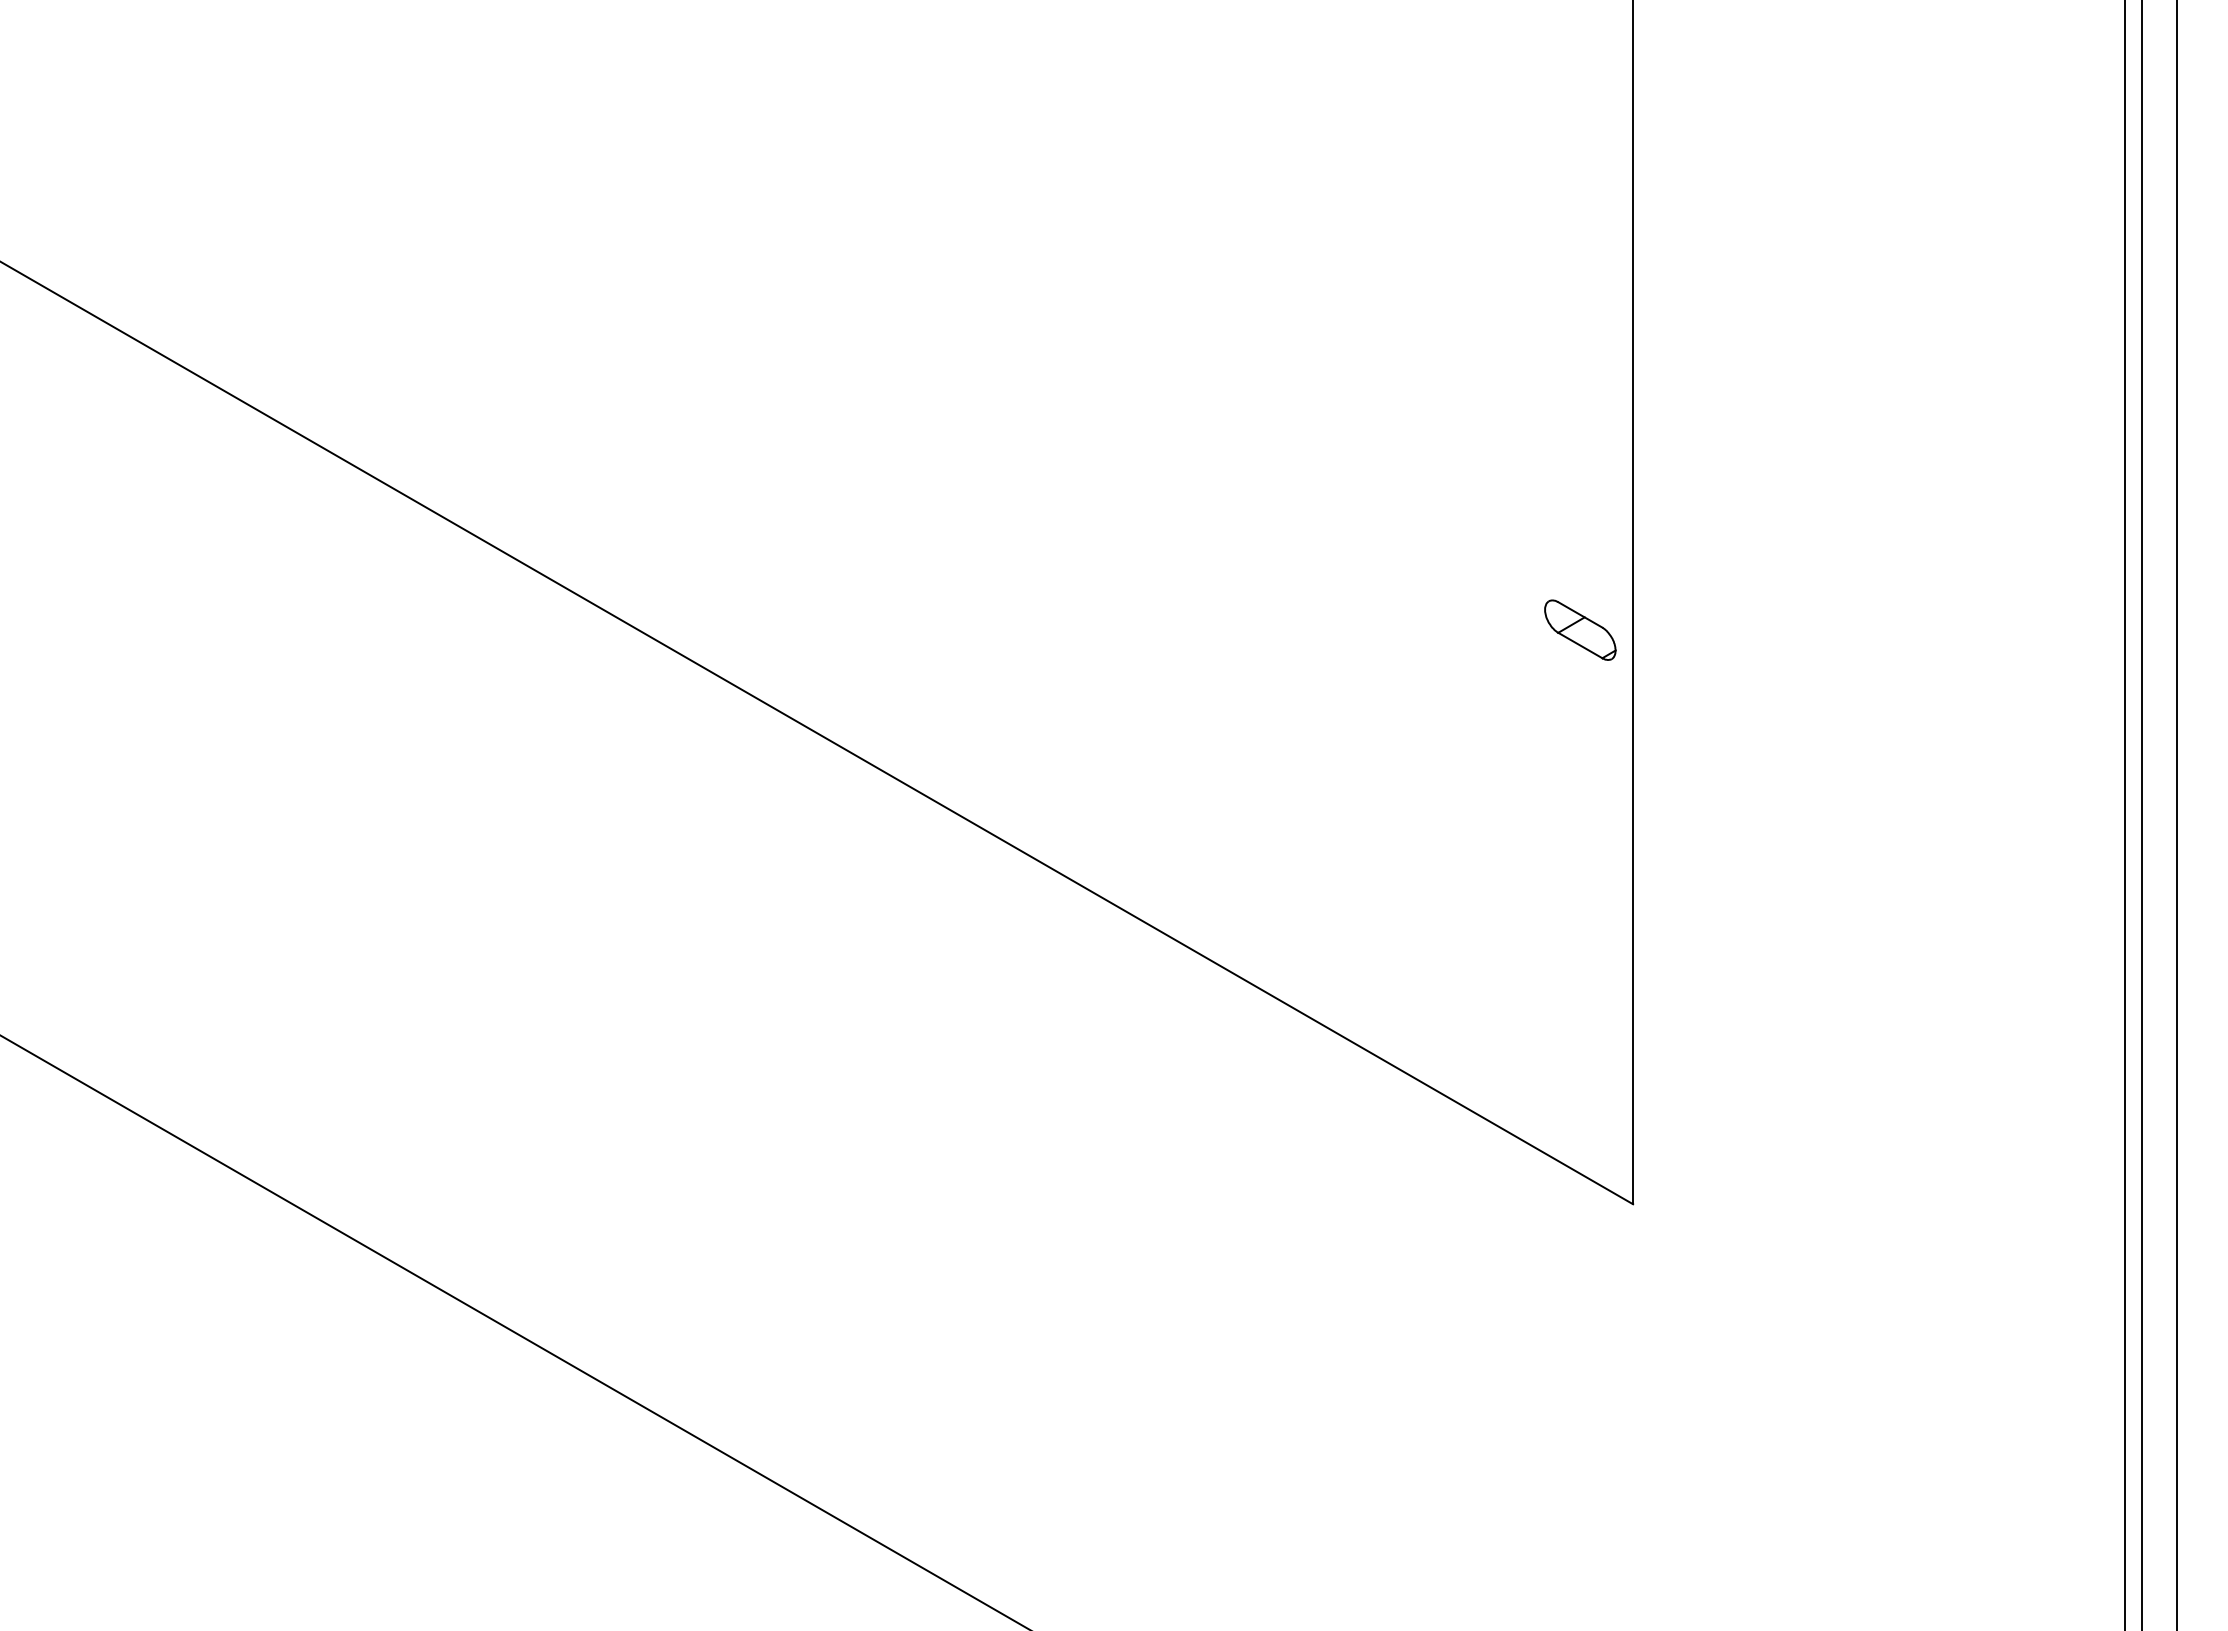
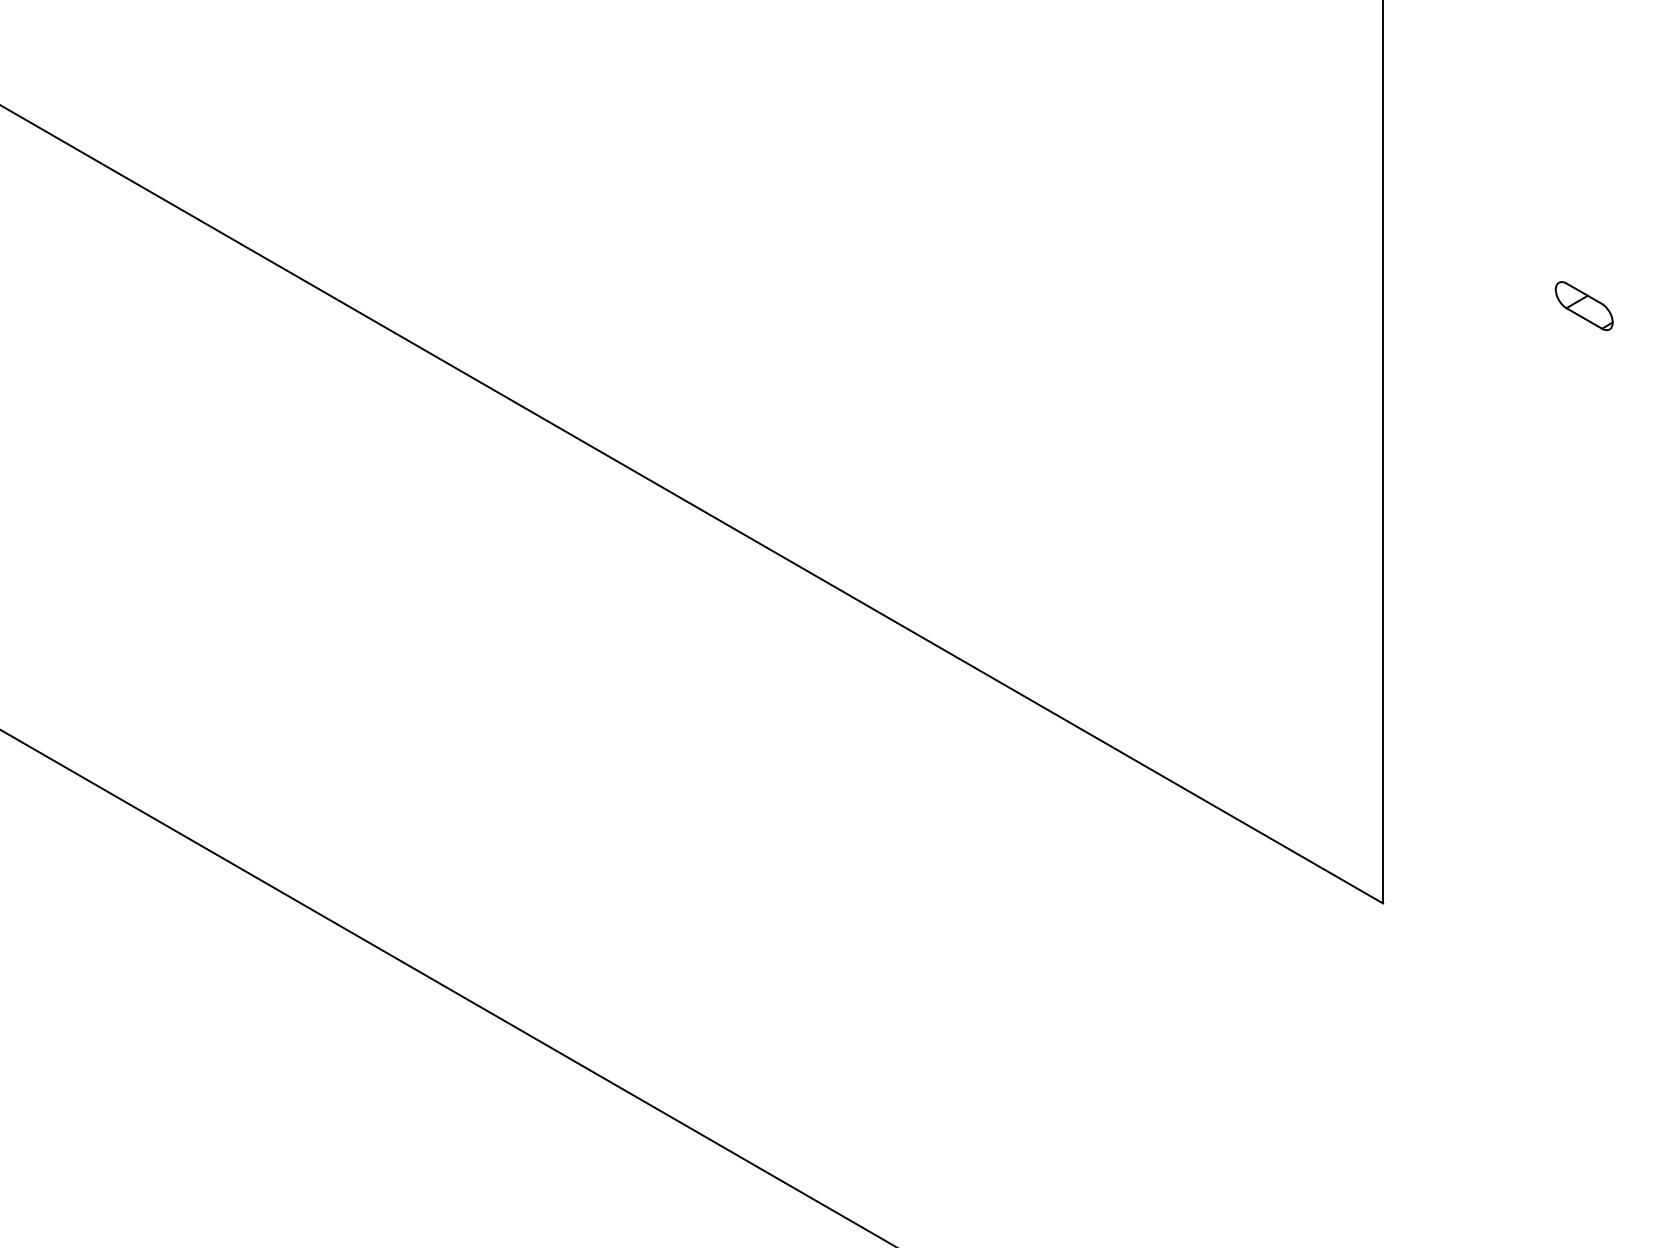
part: (1580, 629) -> (1584, 305), moved

